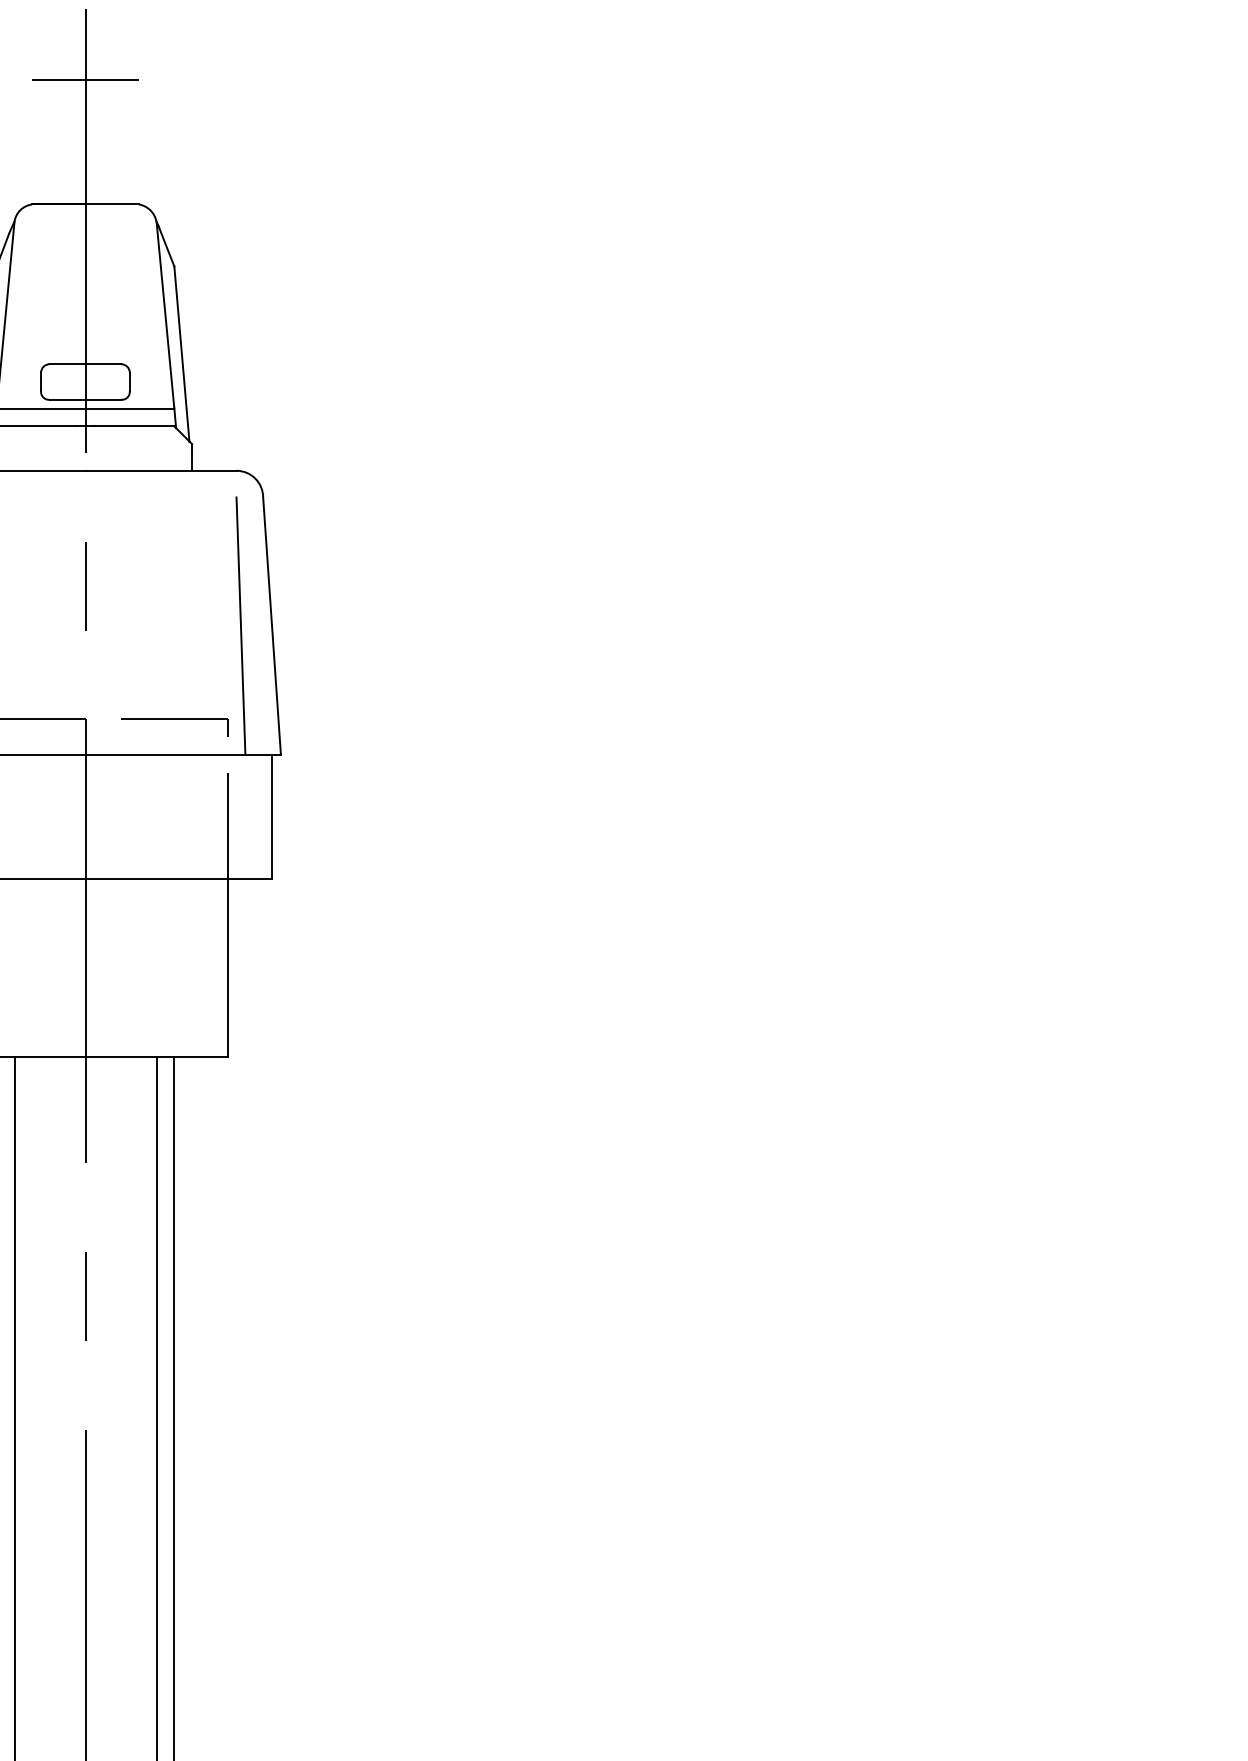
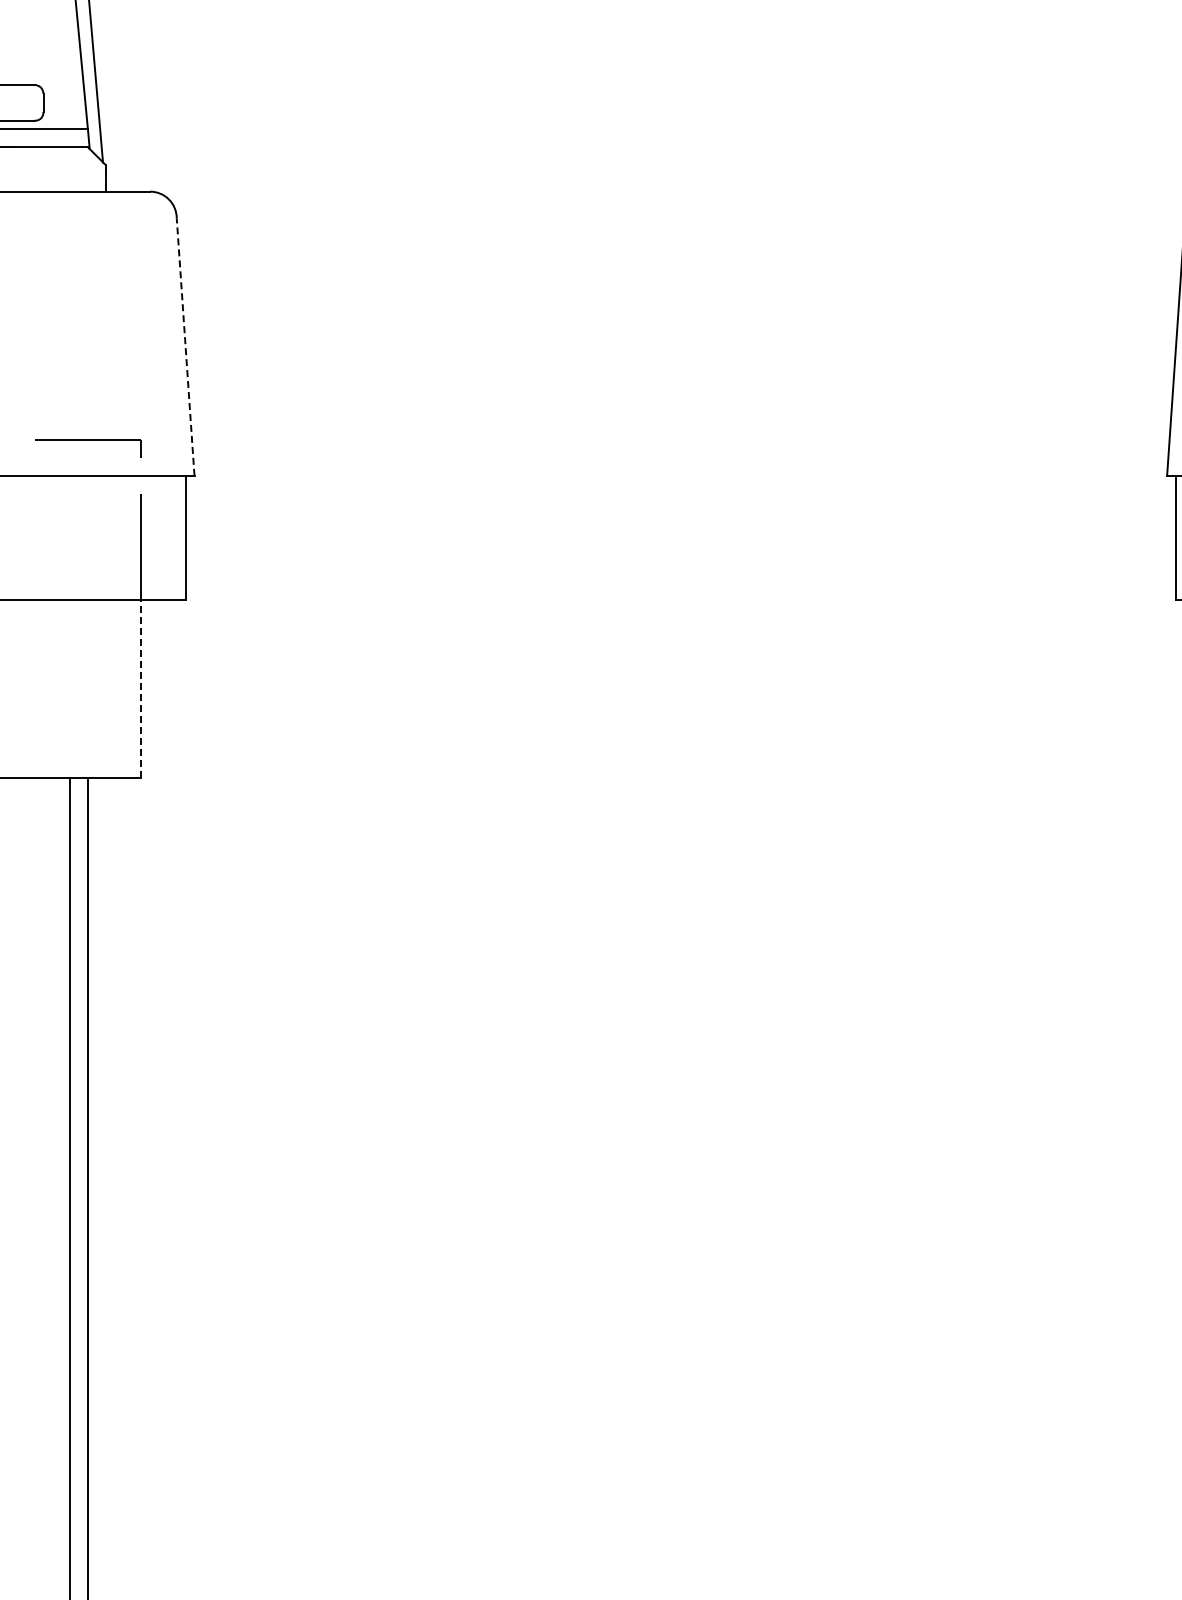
line: (240, 625) -> (154, 346), removed
line: (272, 625) -> (186, 346), solid -> dashed
line: (227, 968) -> (141, 689), solid -> dashed

